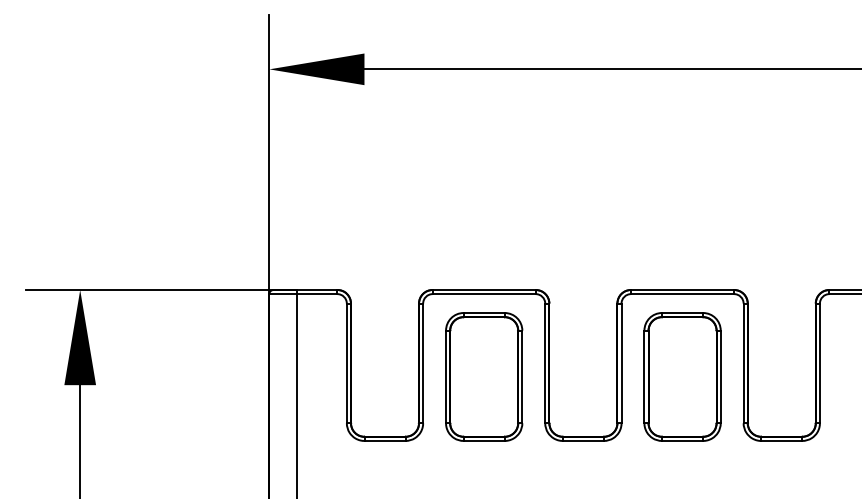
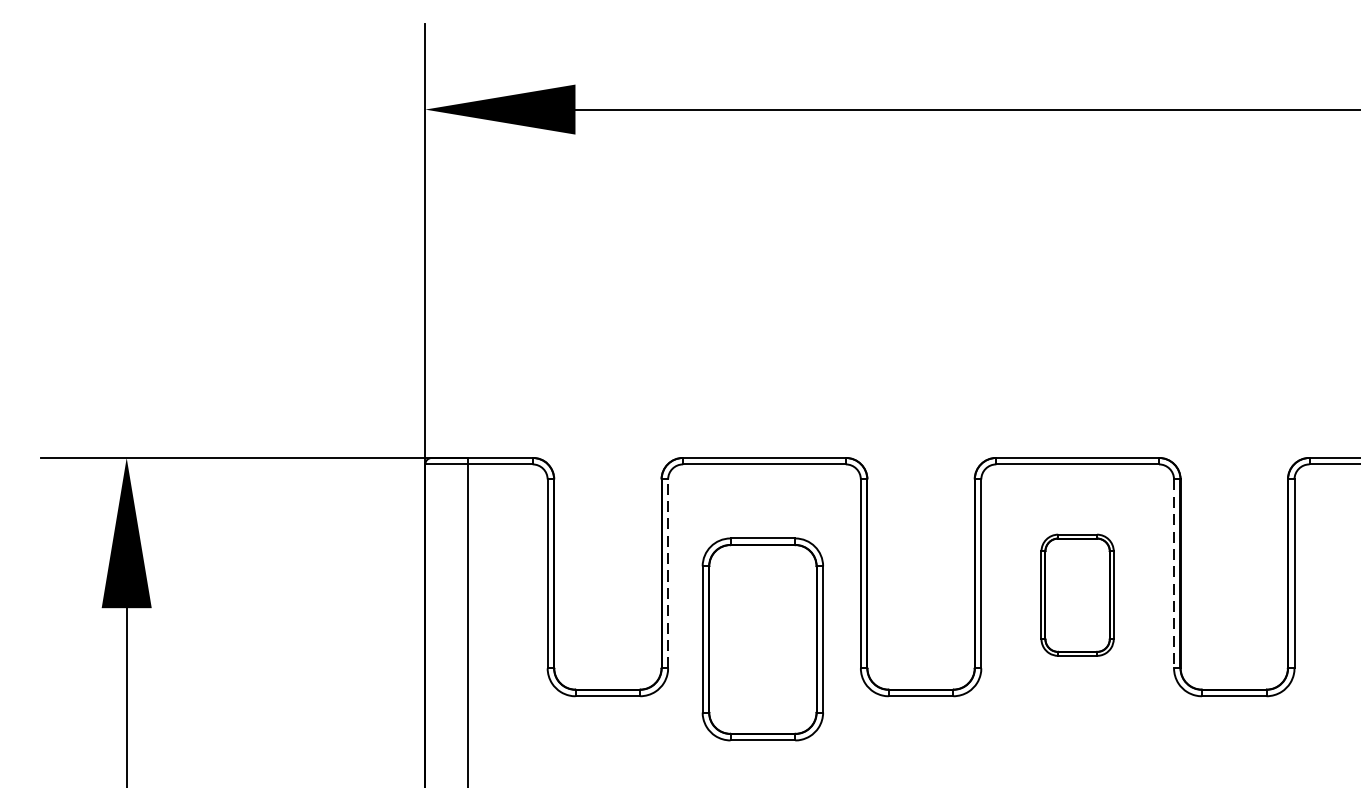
line: (423, 363) -> (668, 573), solid -> dashed
line: (743, 363) -> (1173, 573), solid -> dashed
part: (484, 376) -> (763, 638), moved
part: (682, 376) -> (1077, 594), size x0.6

